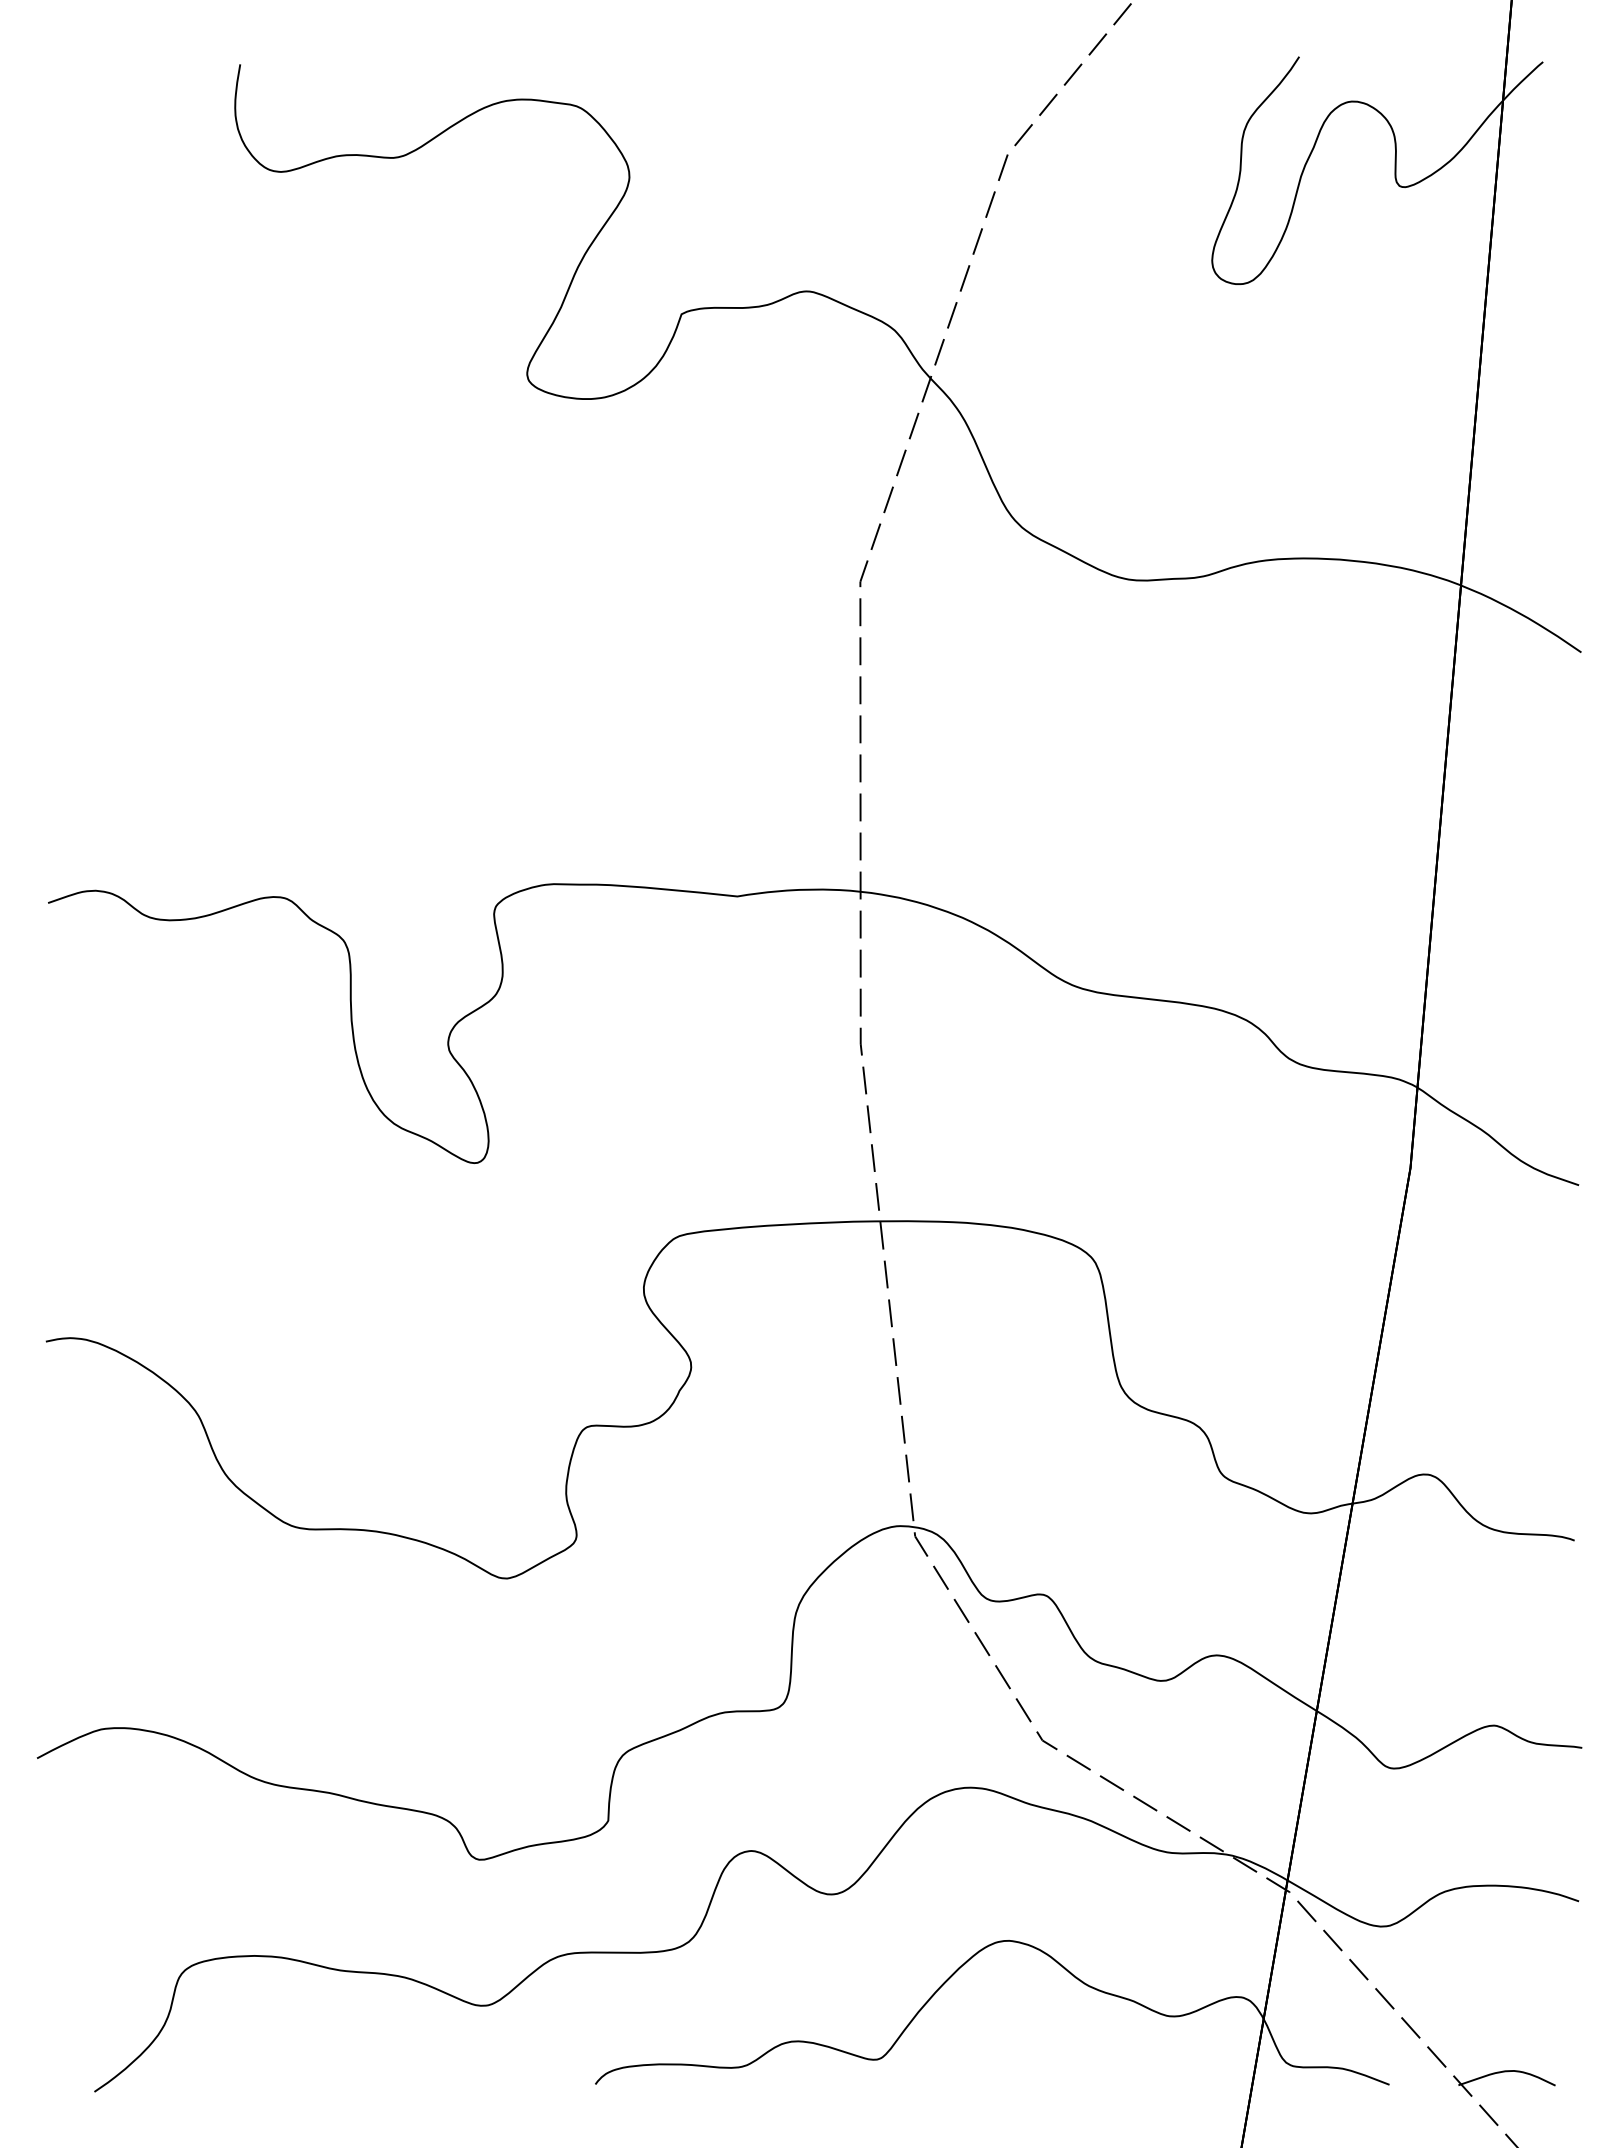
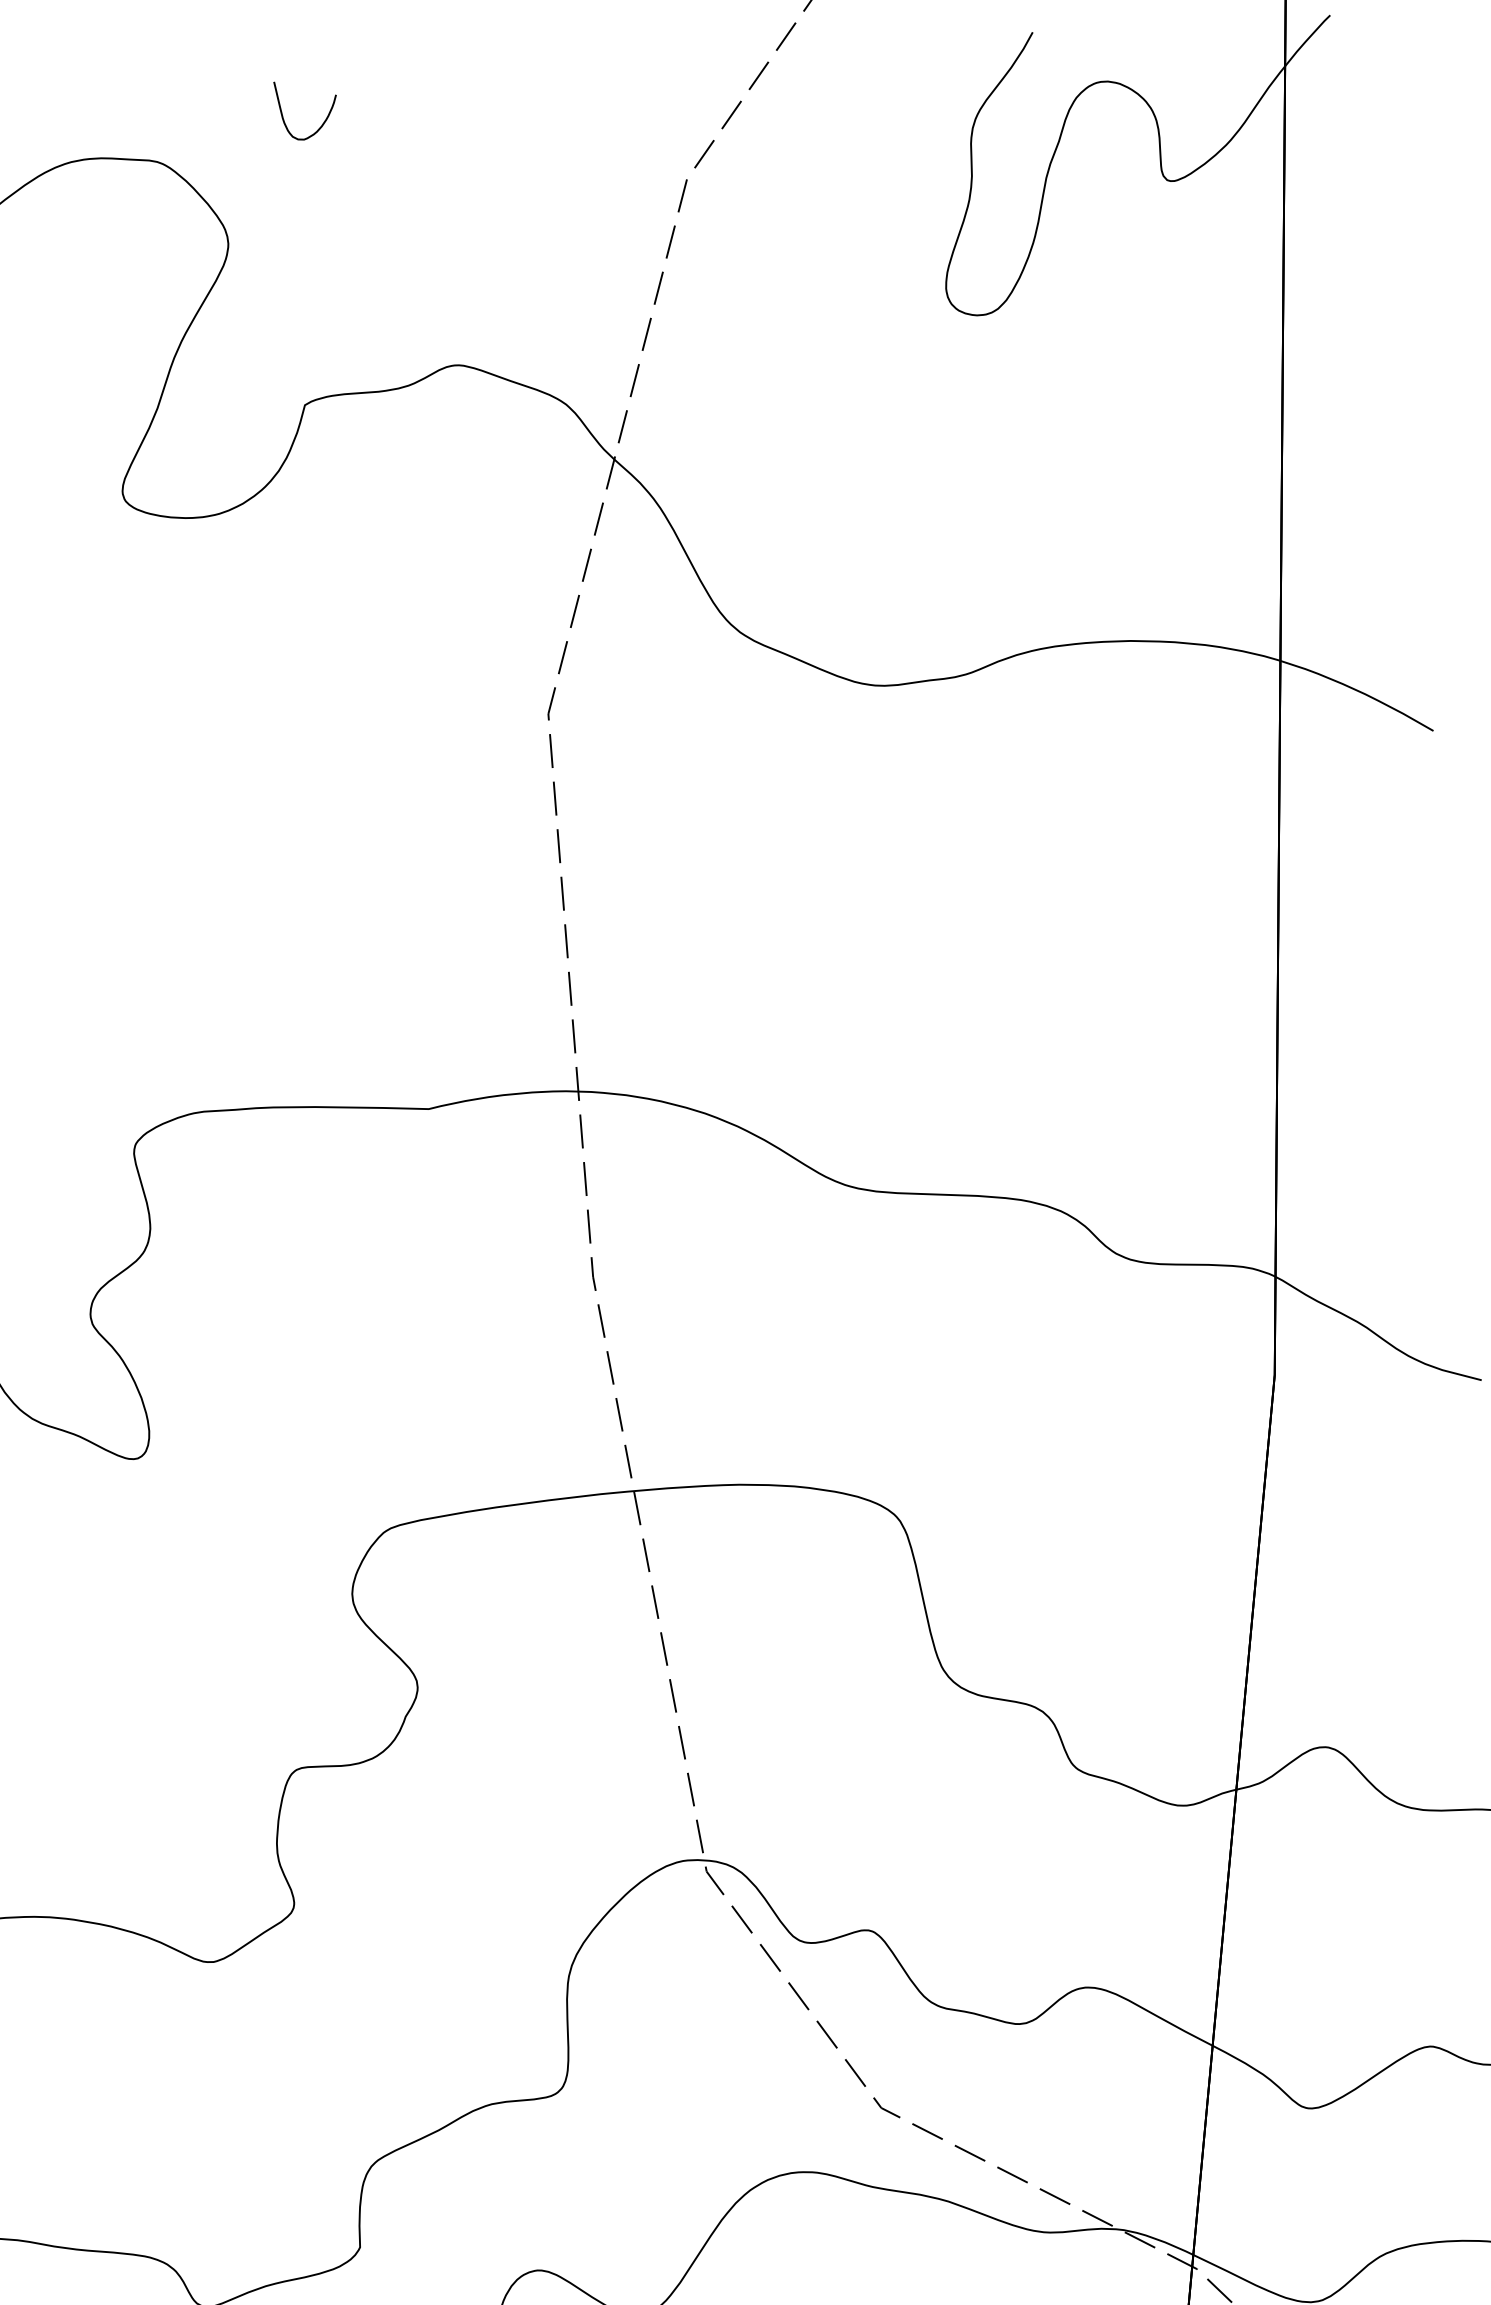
curve: (713, 85) -> (321, 123), added

